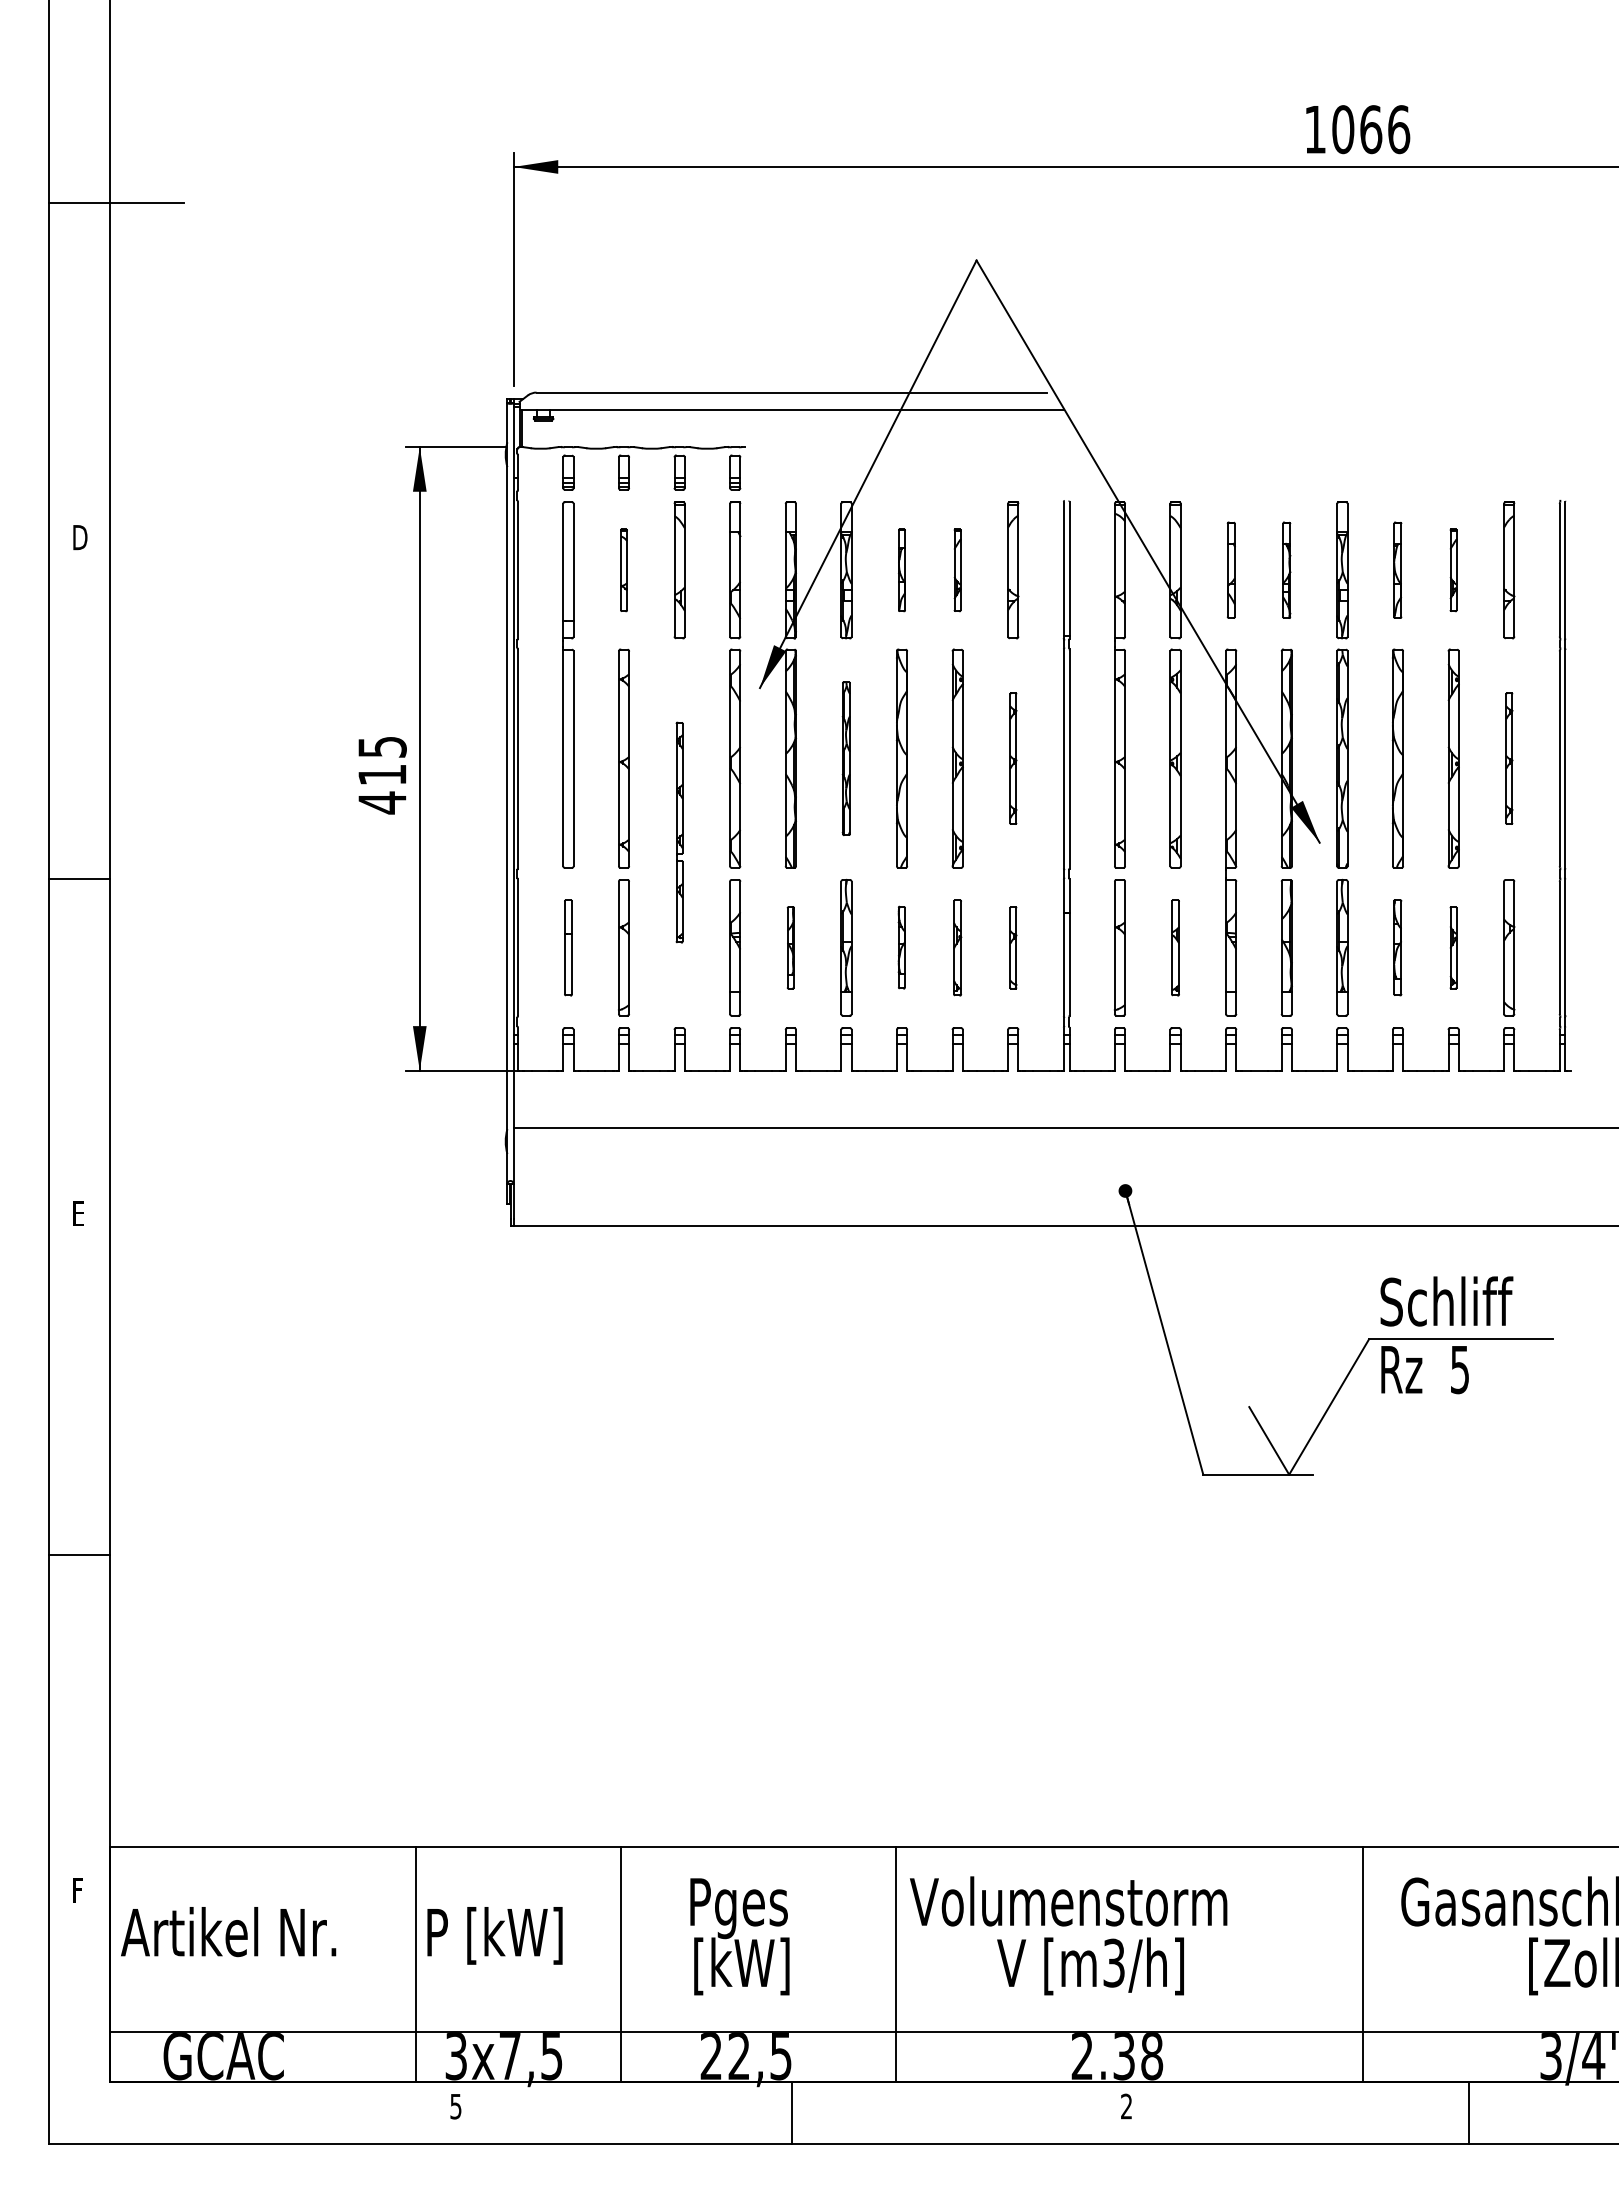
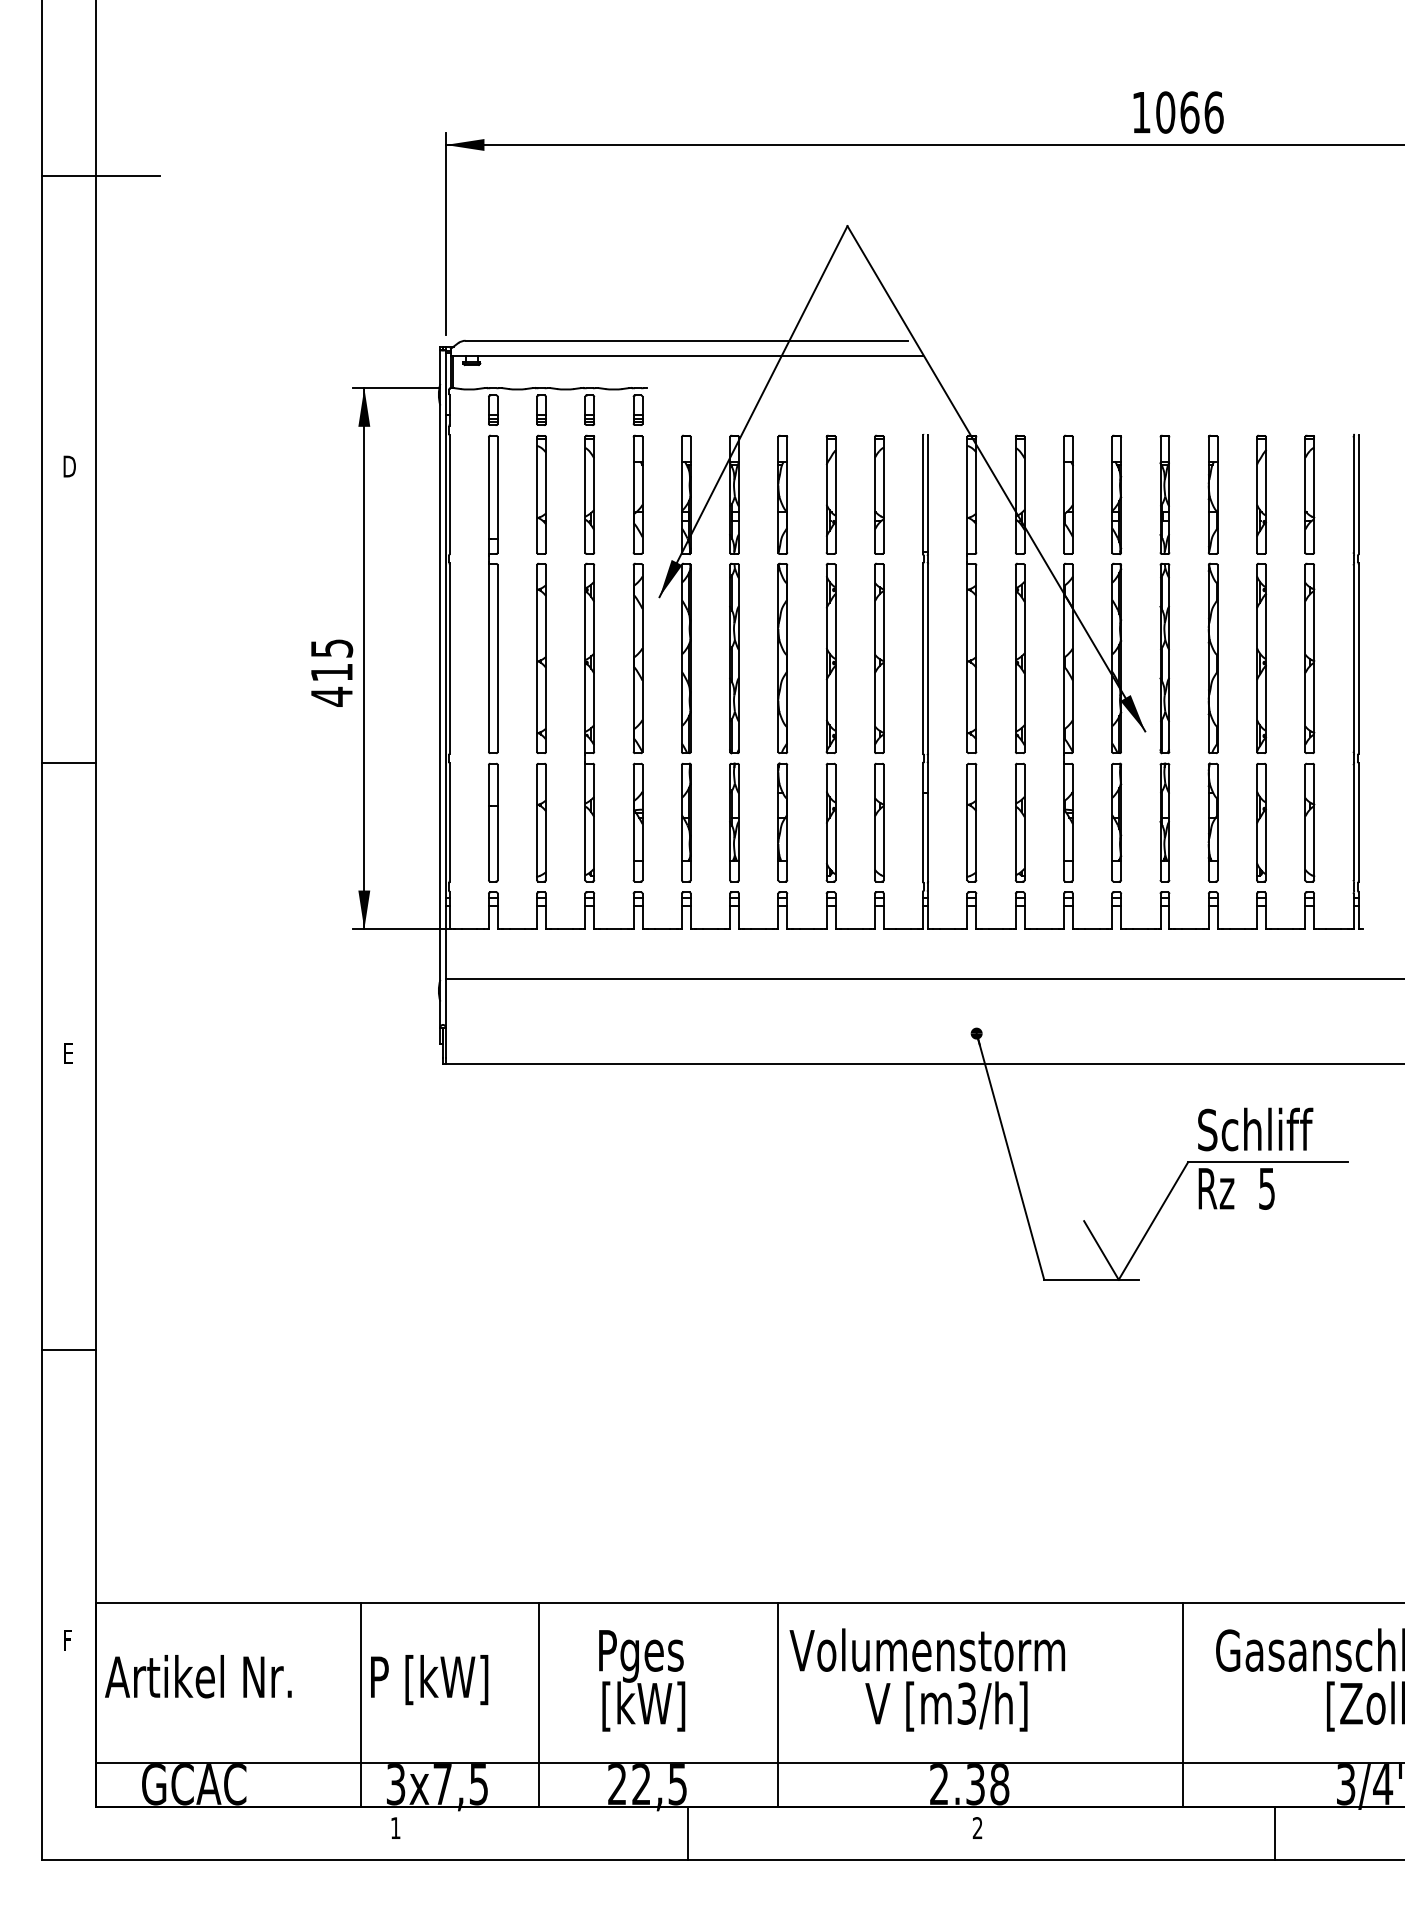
part: (623, 570) -> (541, 495), size x1.67
part: (901, 570) -> (782, 495), size x1.67
part: (957, 570) -> (830, 495), size x1.67
part: (1231, 570) -> (1068, 495), size x1.43
part: (1286, 570) -> (1116, 495), size x1.43
part: (1397, 570) -> (1212, 495), size x1.43
part: (1453, 570) -> (1261, 495), size x1.67
part: (846, 758) -> (734, 658), size x1.43
part: (1013, 758) -> (879, 658), size x1.67
part: (1509, 758) -> (1309, 658), size x1.67
part: (679, 832) -> (589, 722), size x1.67
part: (568, 947) -> (493, 822), size x1.43
part: (790, 947) -> (686, 822), size x1.67
part: (901, 947) -> (782, 822), size x1.67
part: (957, 947) -> (830, 822), size x1.43
part: (1013, 947) -> (879, 822), size x1.67
part: (1175, 947) -> (1020, 822), size x1.43
part: (1397, 947) -> (1212, 822), size x1.43
part: (1453, 947) -> (1261, 822), size x1.67
text: (455, 2106) -> (395, 1828), 5 -> 1

